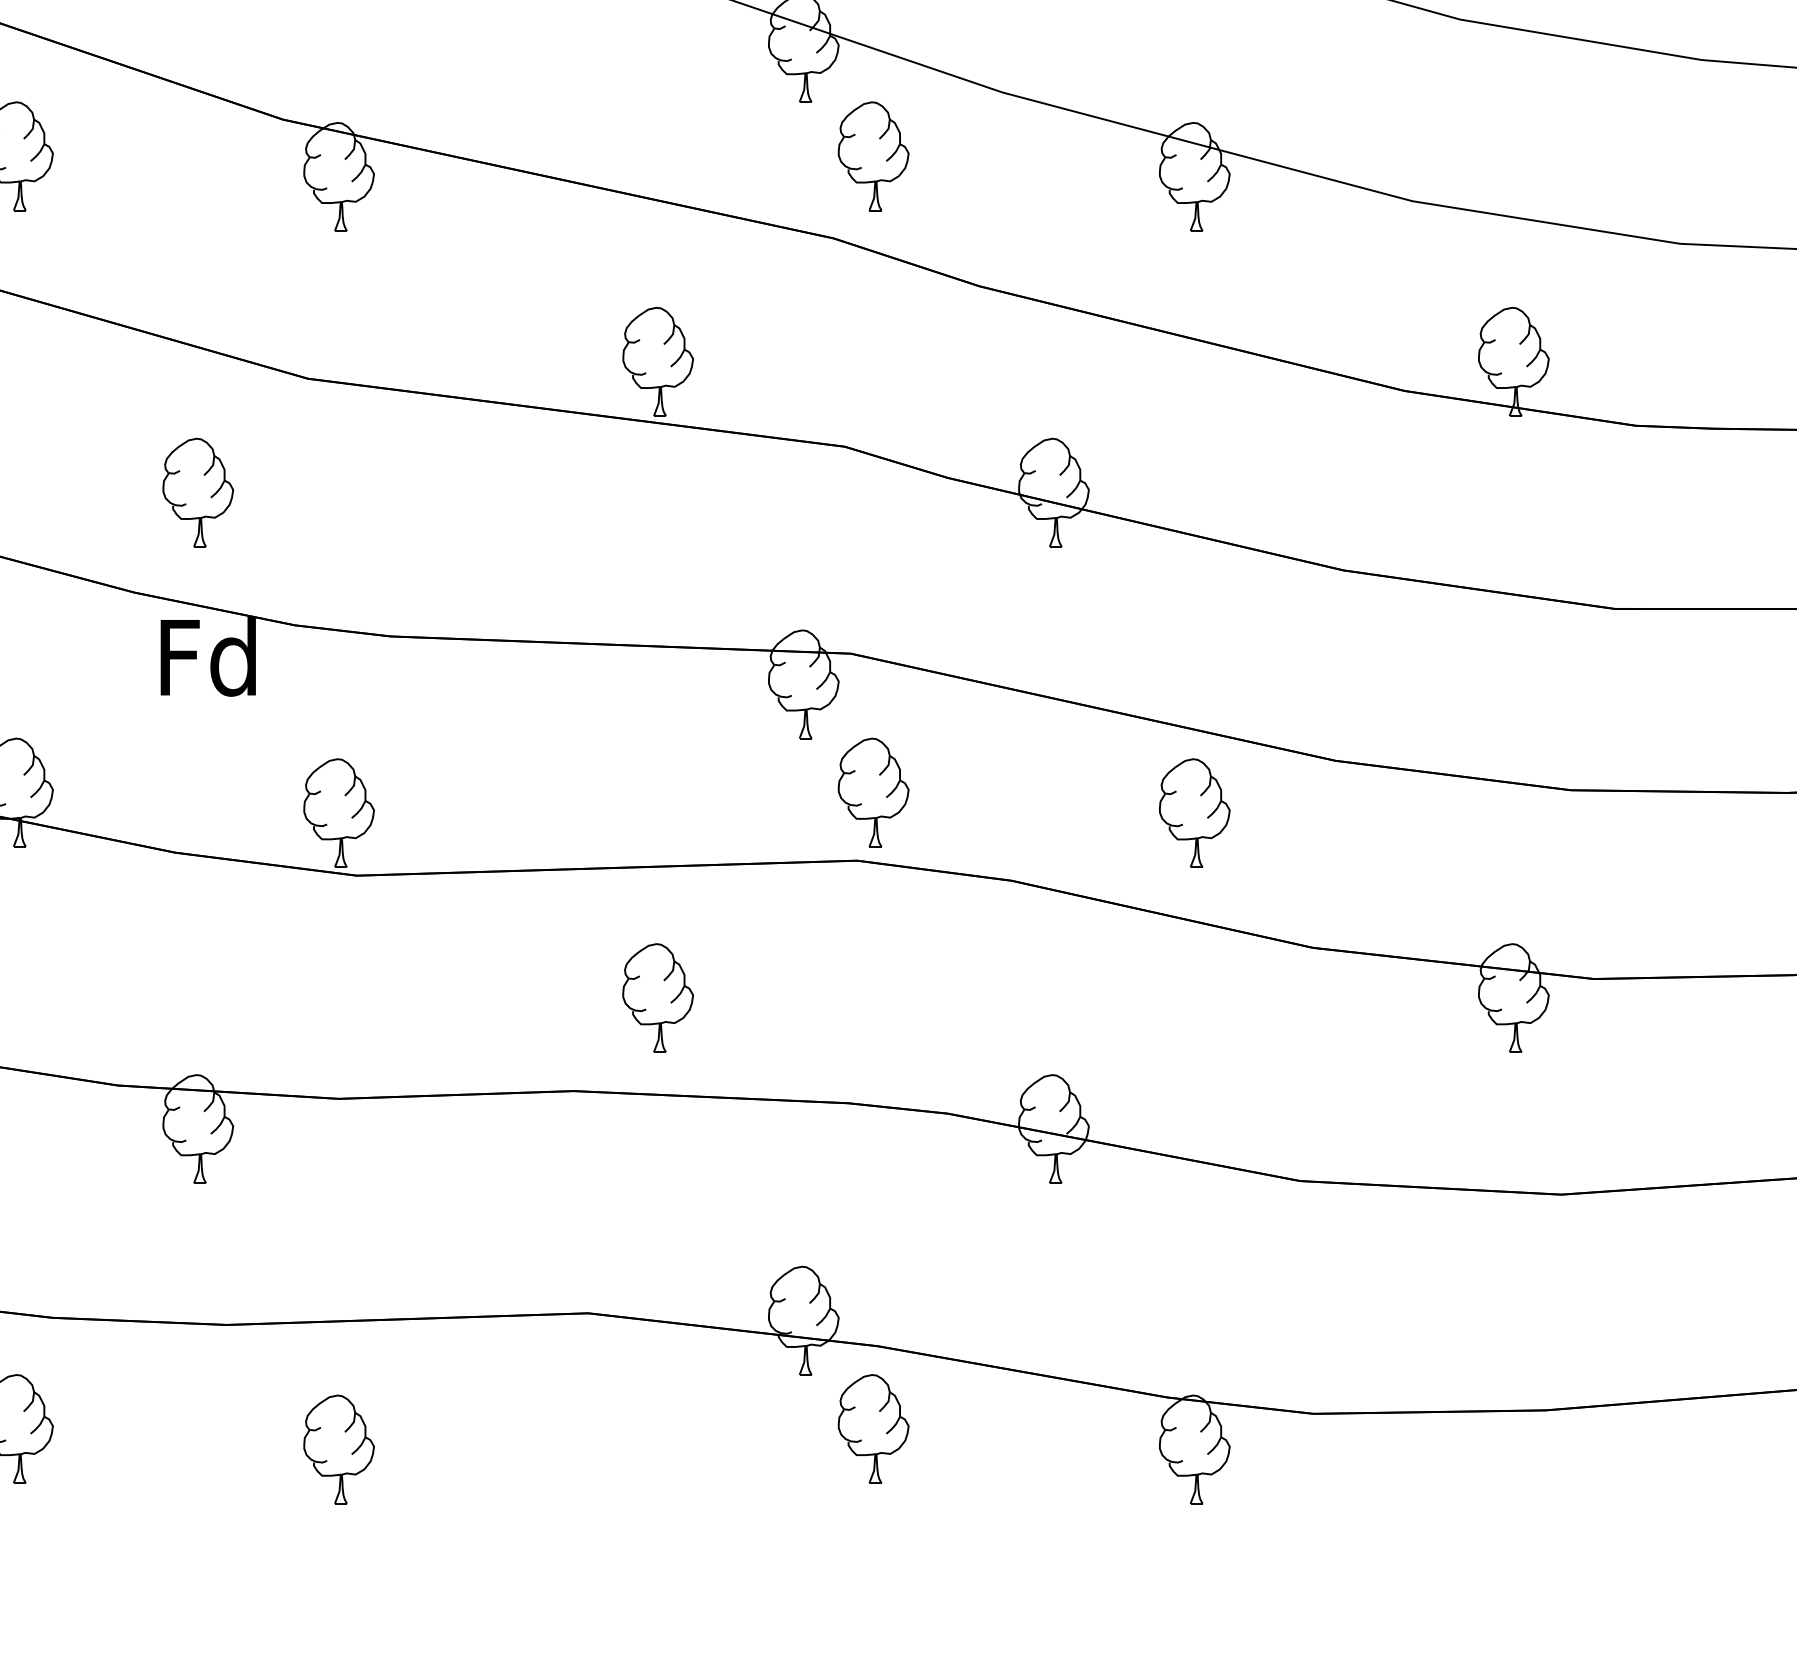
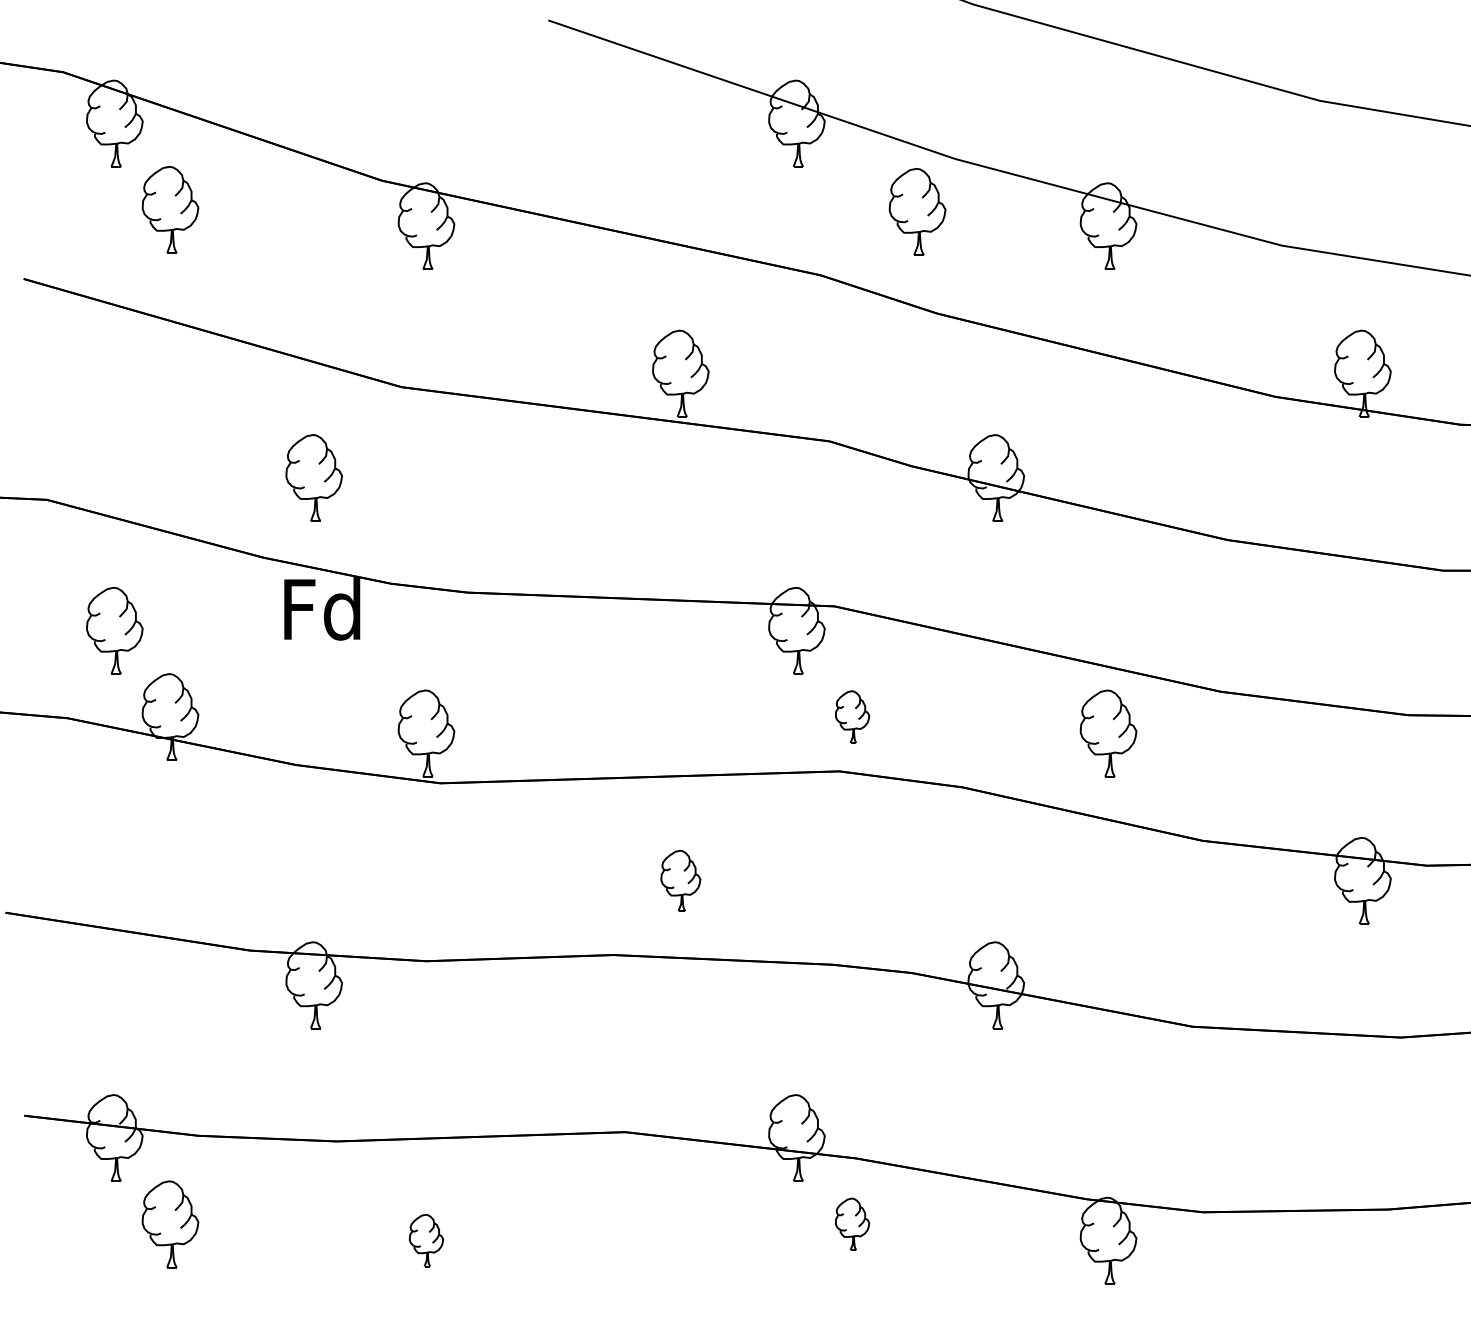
part: (873, 155) -> (917, 211), moved
part: (873, 791) -> (852, 716), size x0.6
part: (657, 997) -> (680, 880), size x0.7
part: (873, 1429) -> (852, 1224), size x0.6
part: (339, 1449) -> (426, 1240), size x0.6

